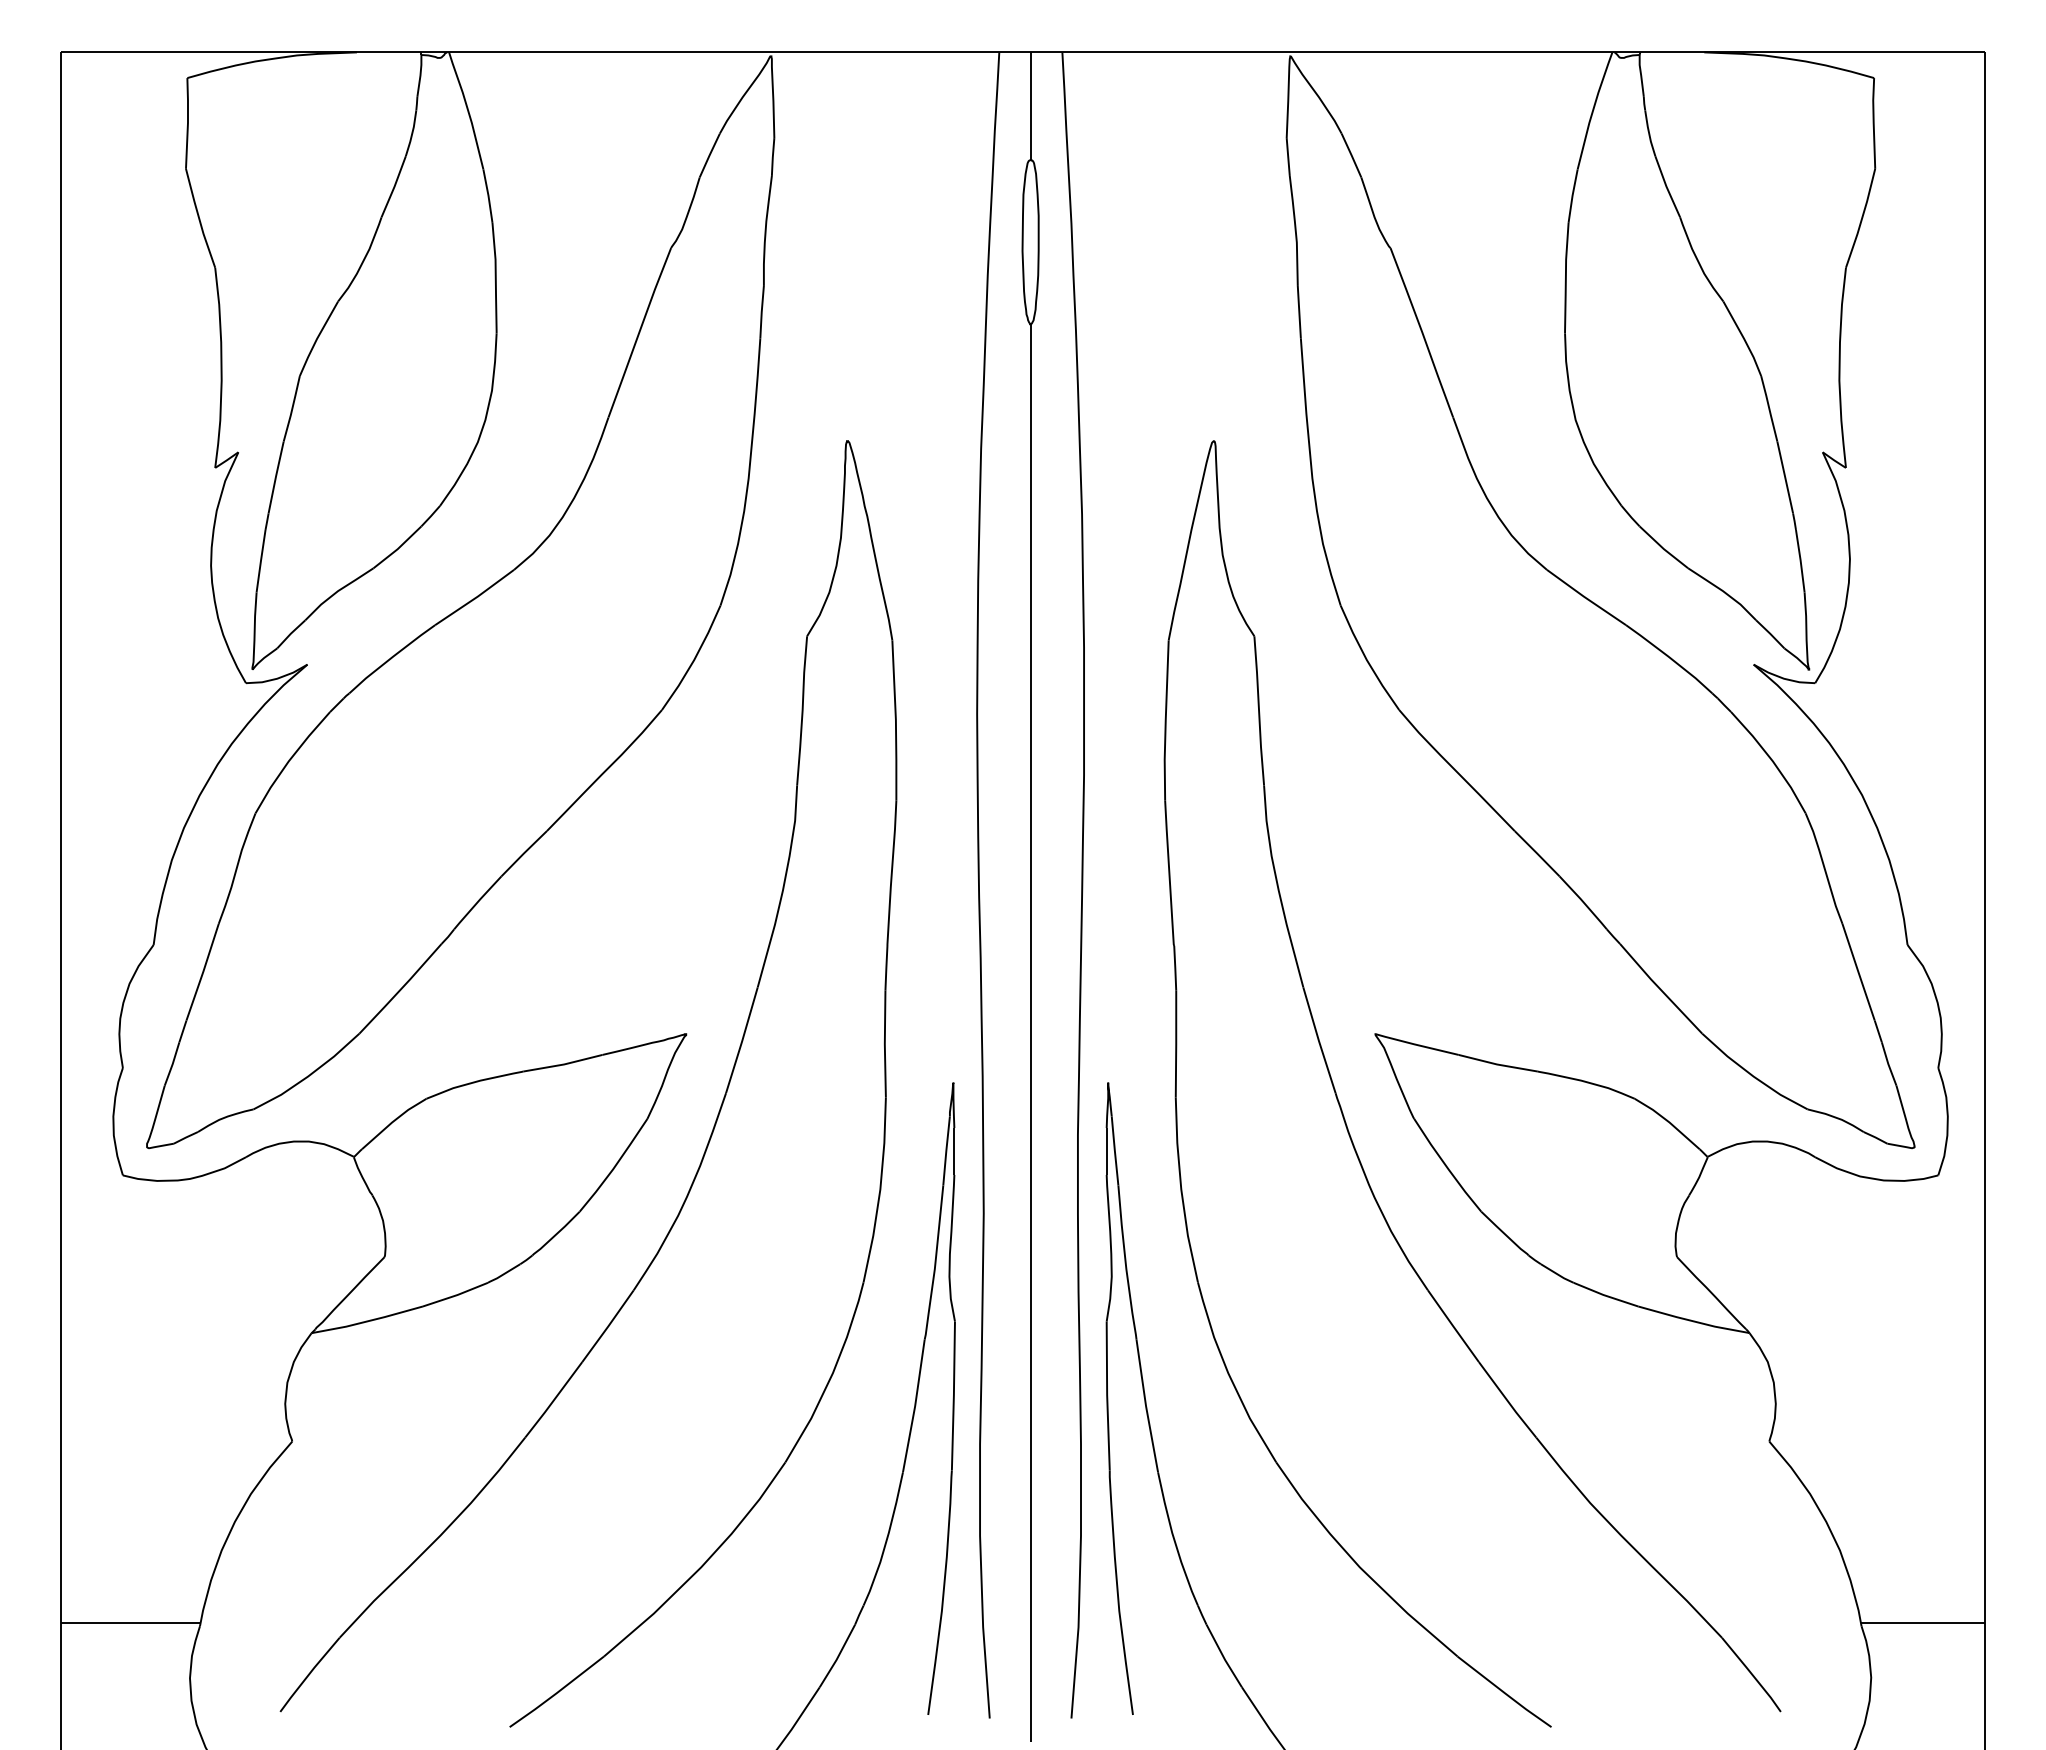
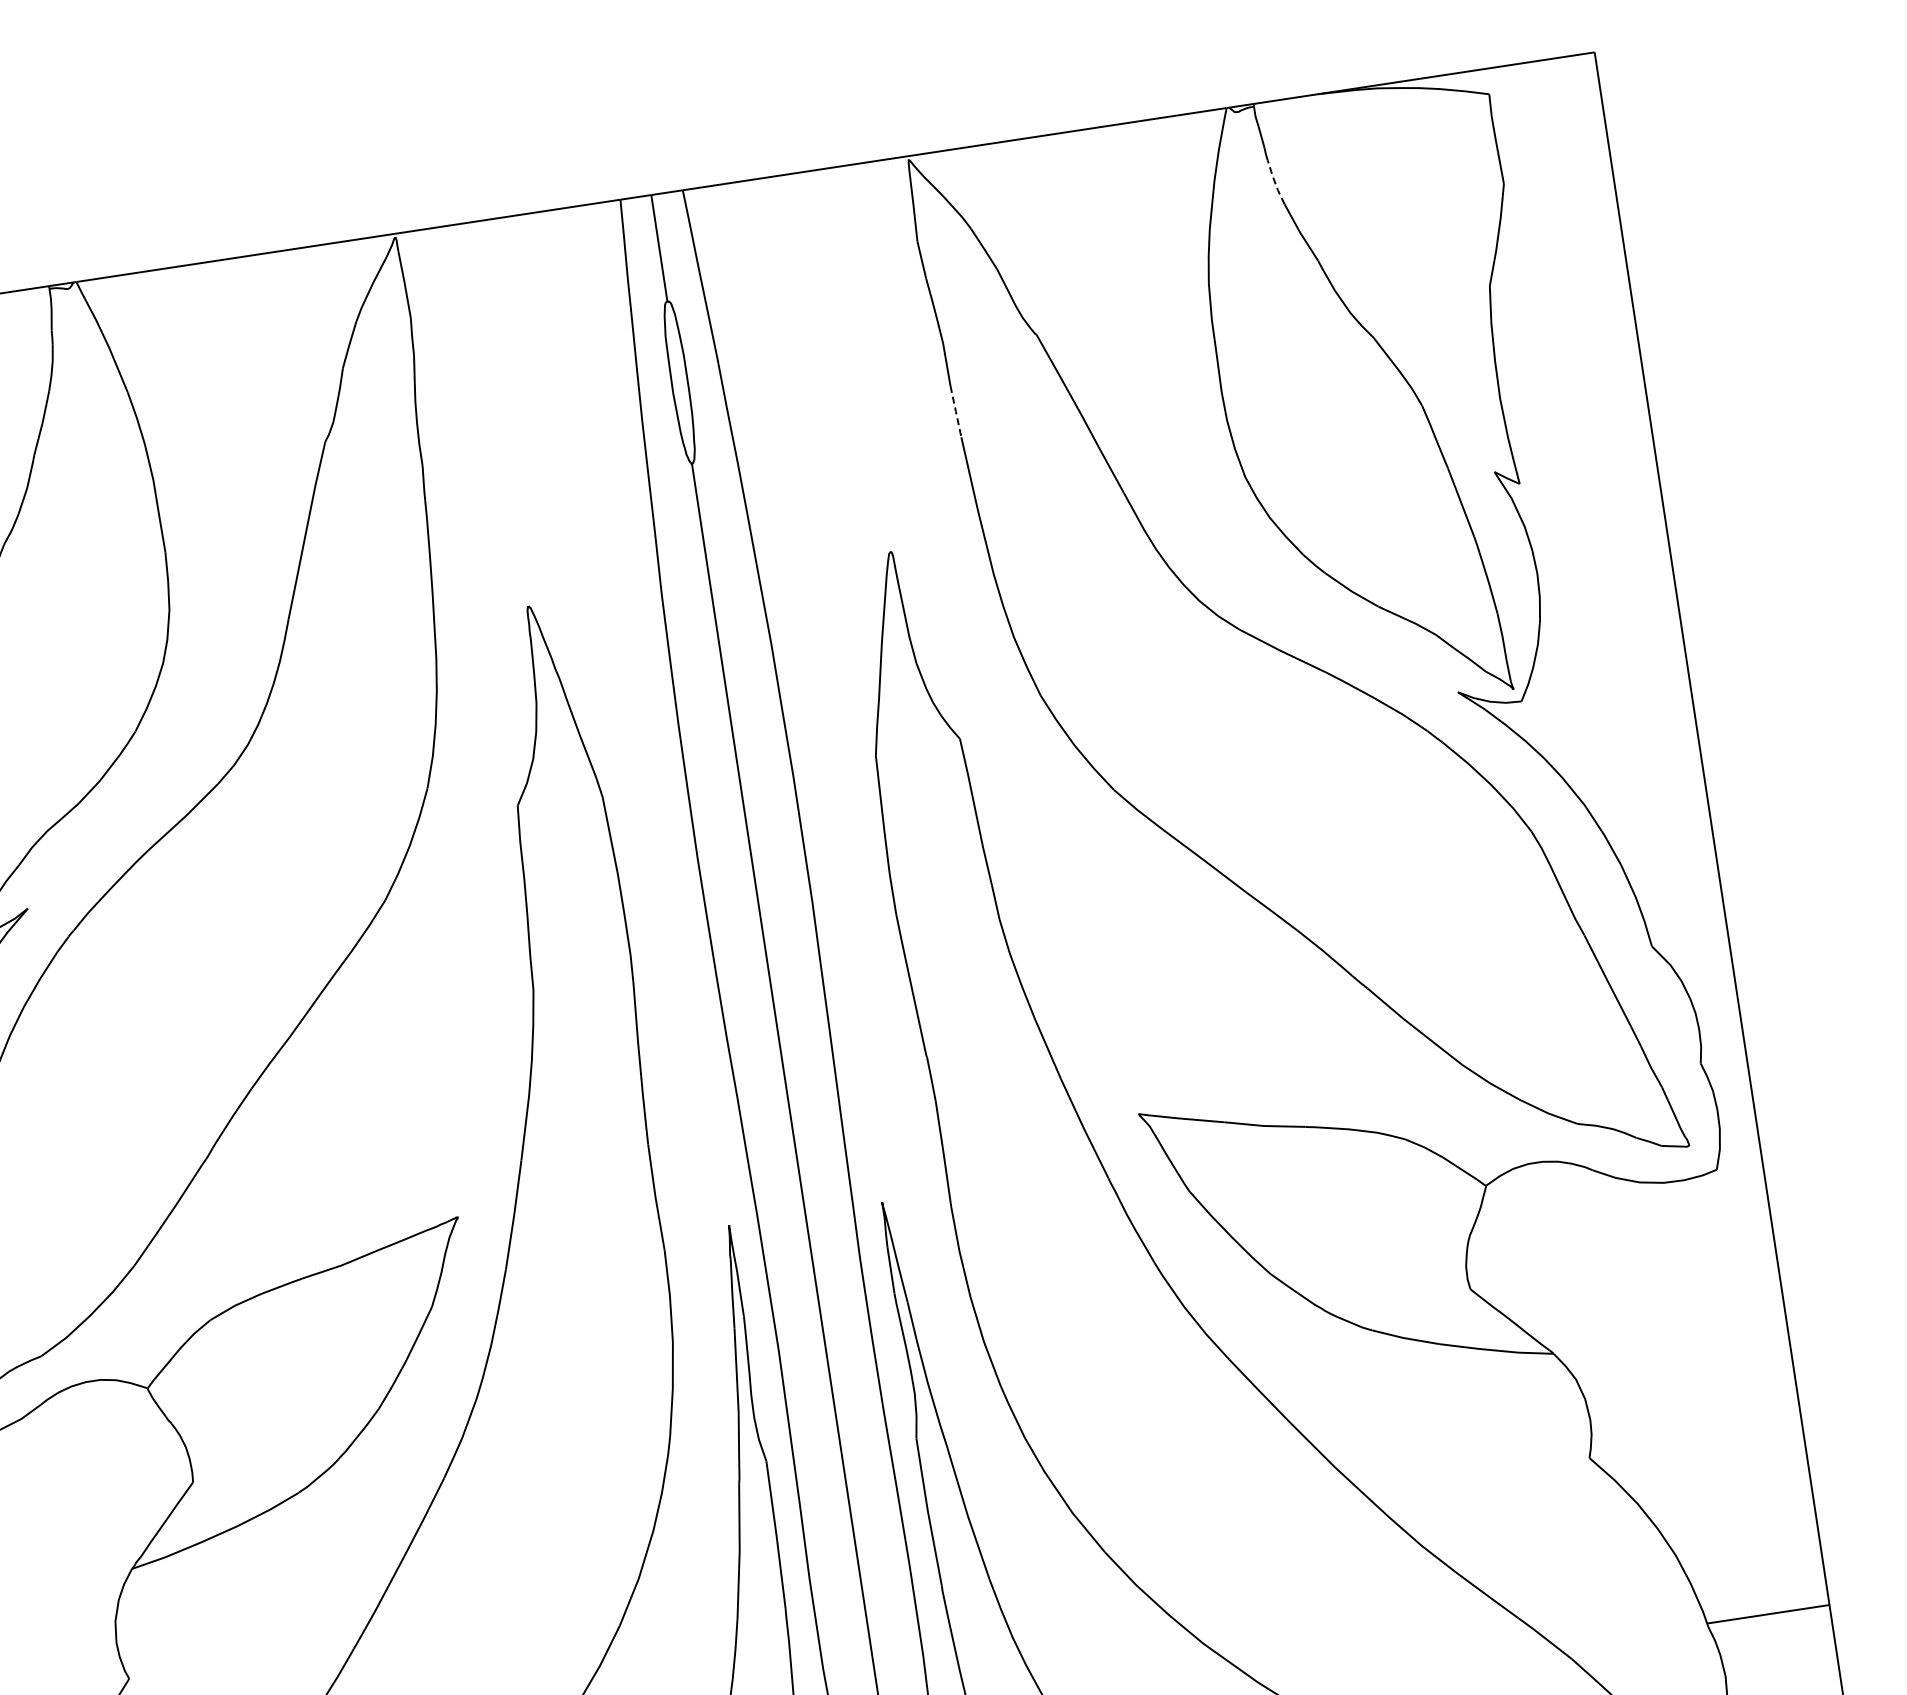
line: (1649, 133) -> (1275, 182), solid -> dashed
line: (1299, 312) -> (956, 412), solid -> dashed

